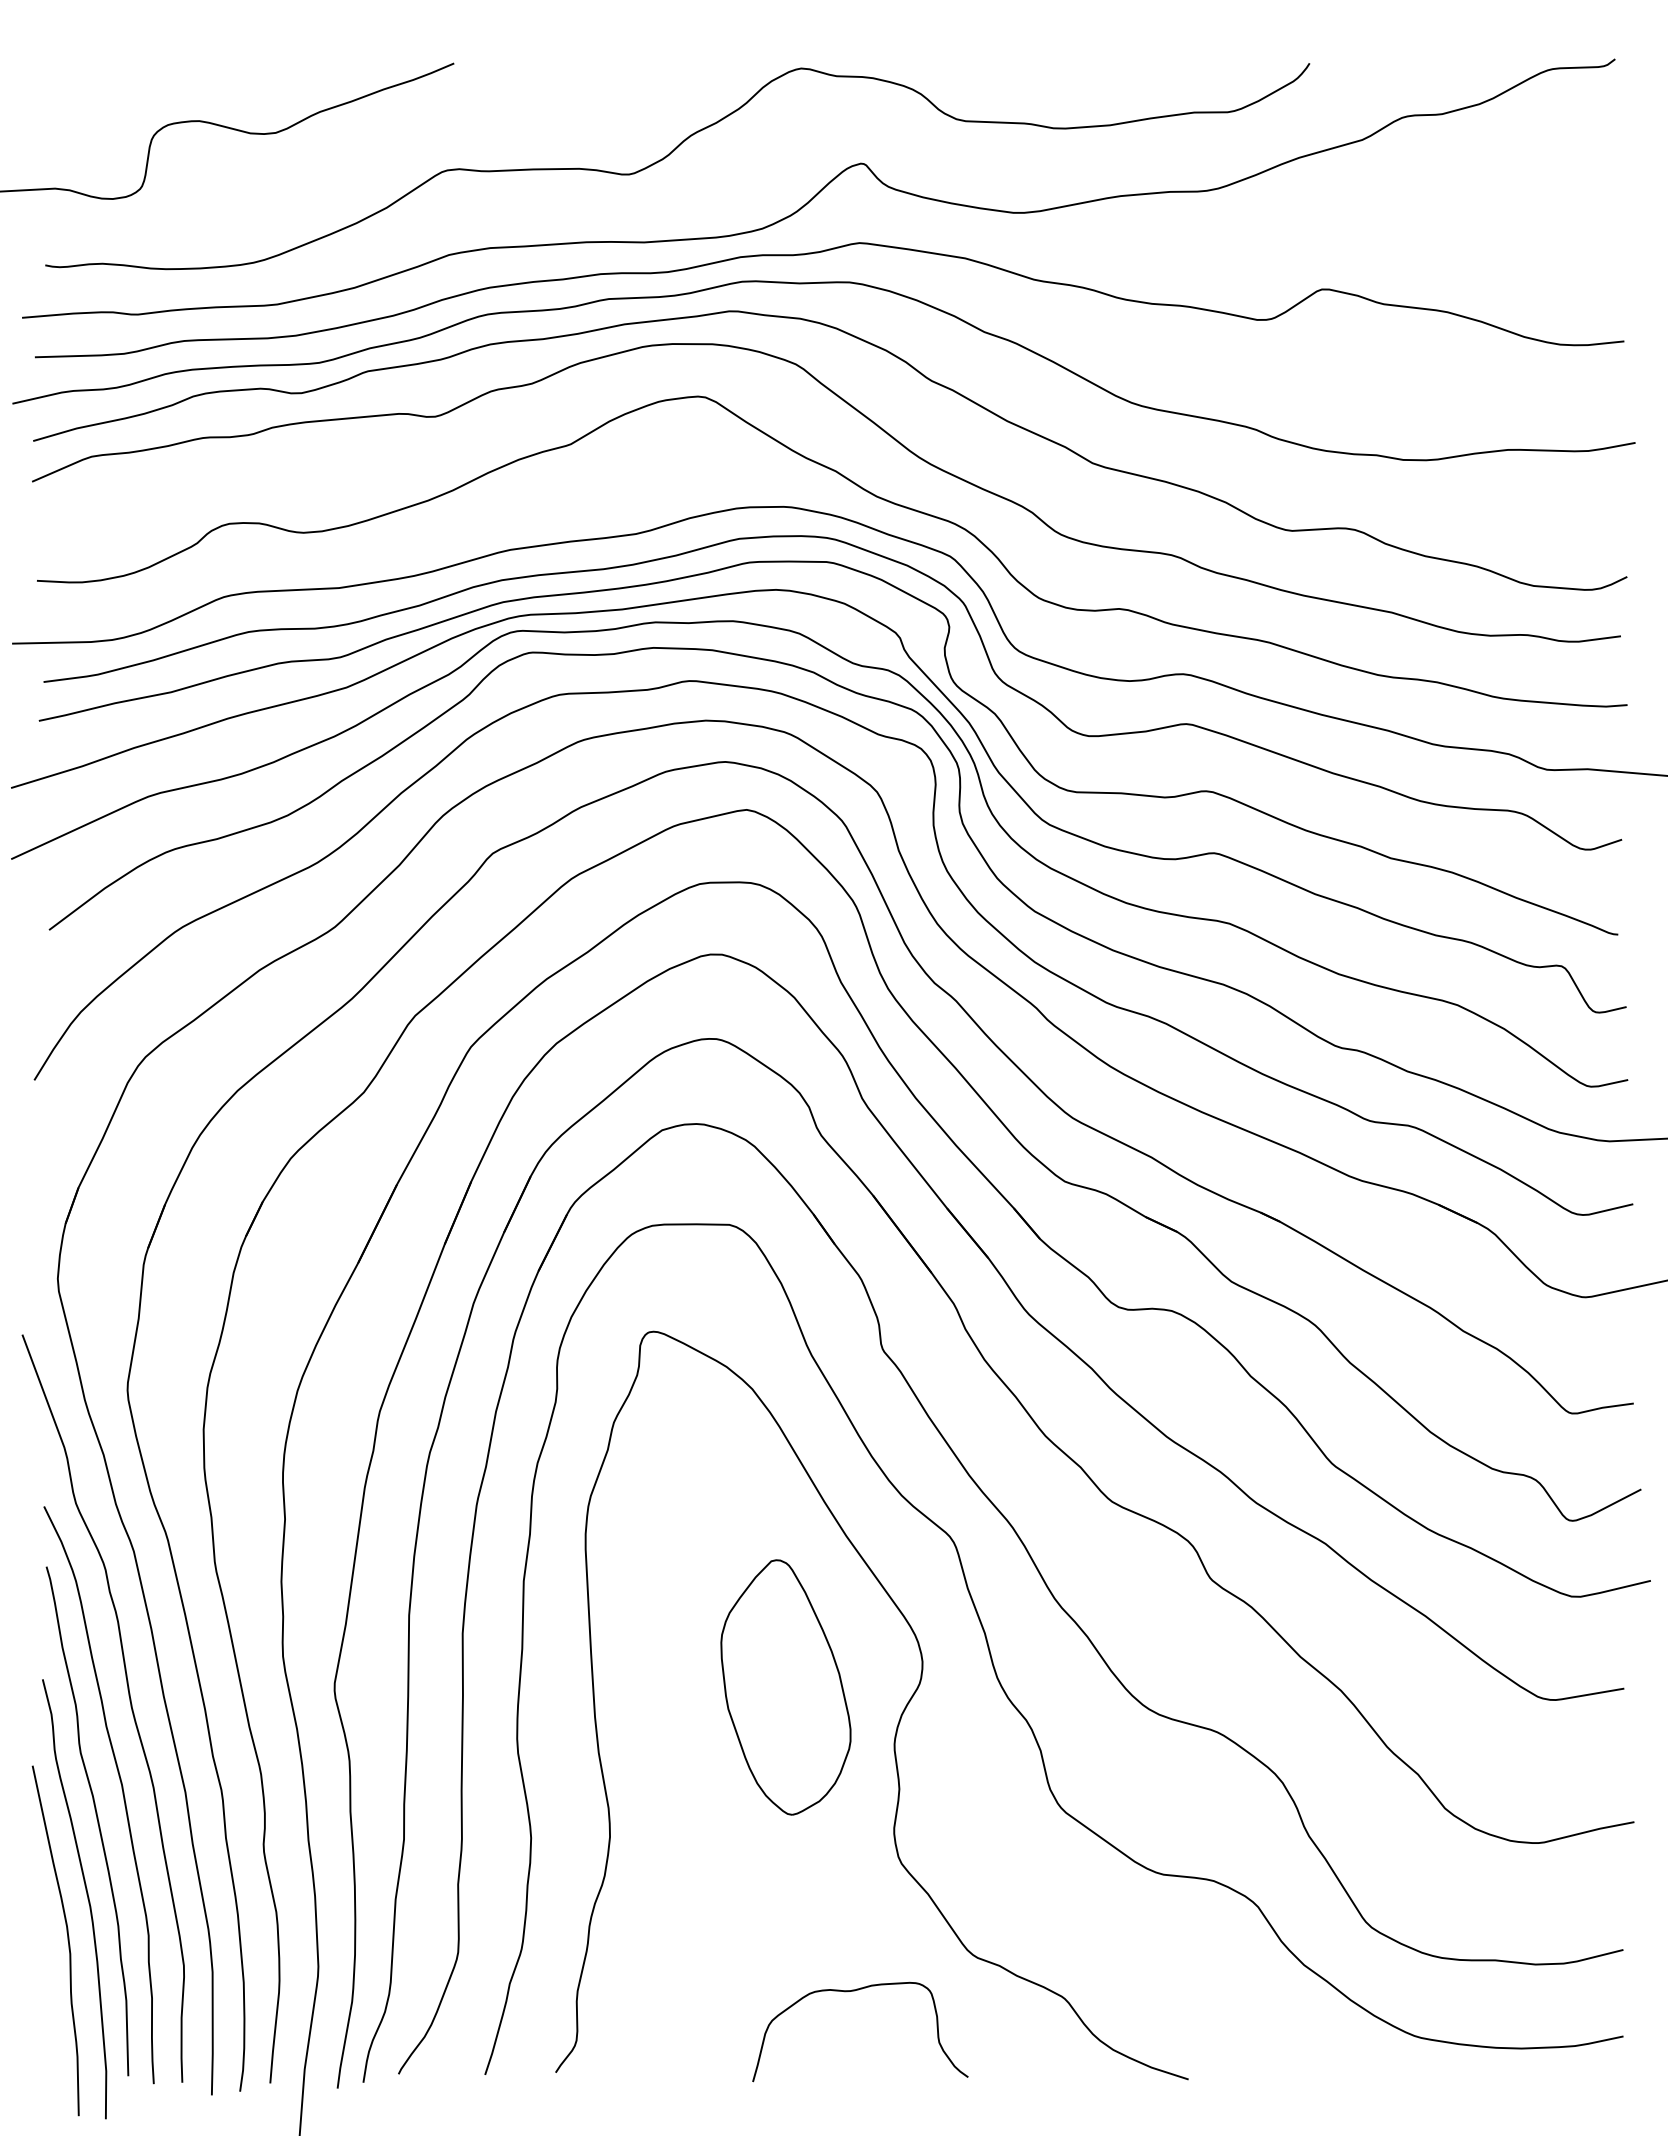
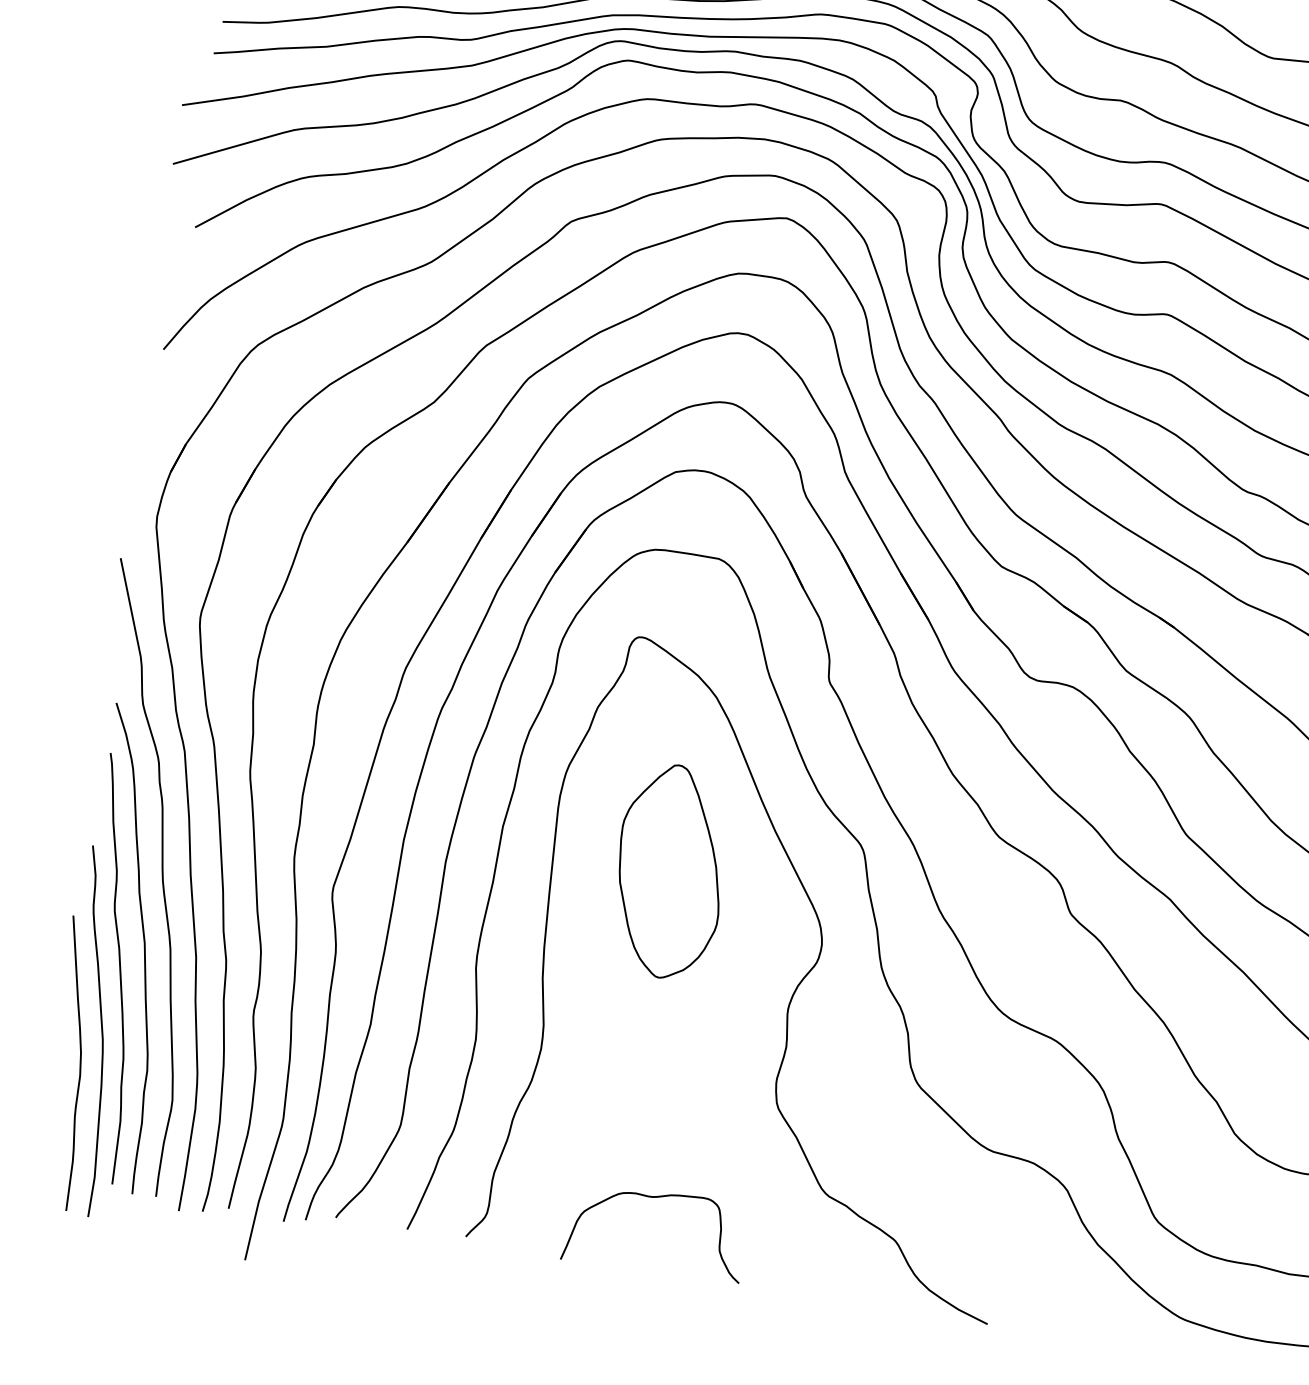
part: (785, 1687) -> (670, 871), moved
curve: (854, 1991) -> (656, 1197), moved

